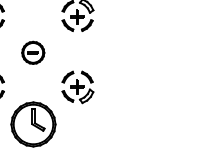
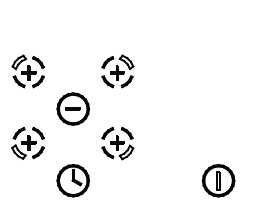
part: (32, 52) -> (72, 108), size x1.43
part: (32, 124) -> (72, 180), size x0.71
part: (178, 124) -> (218, 180), added

